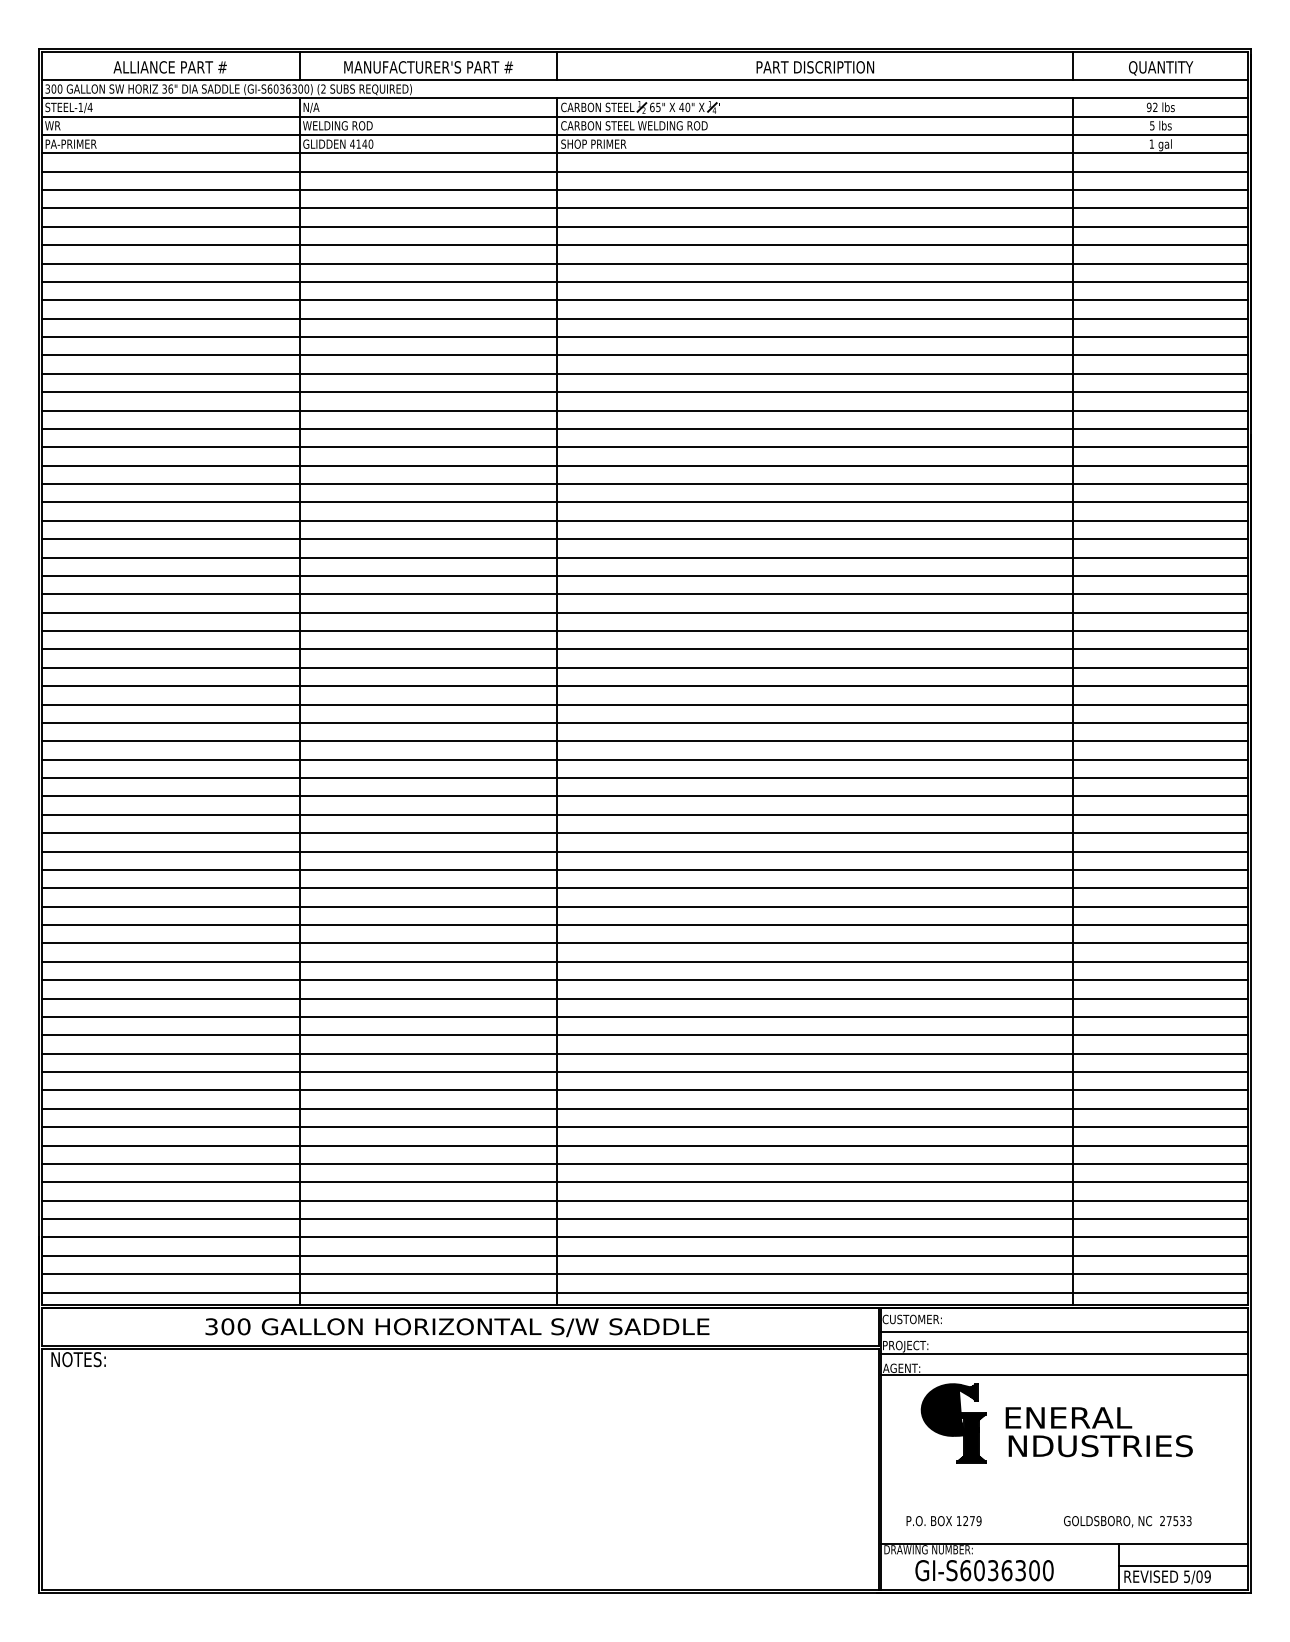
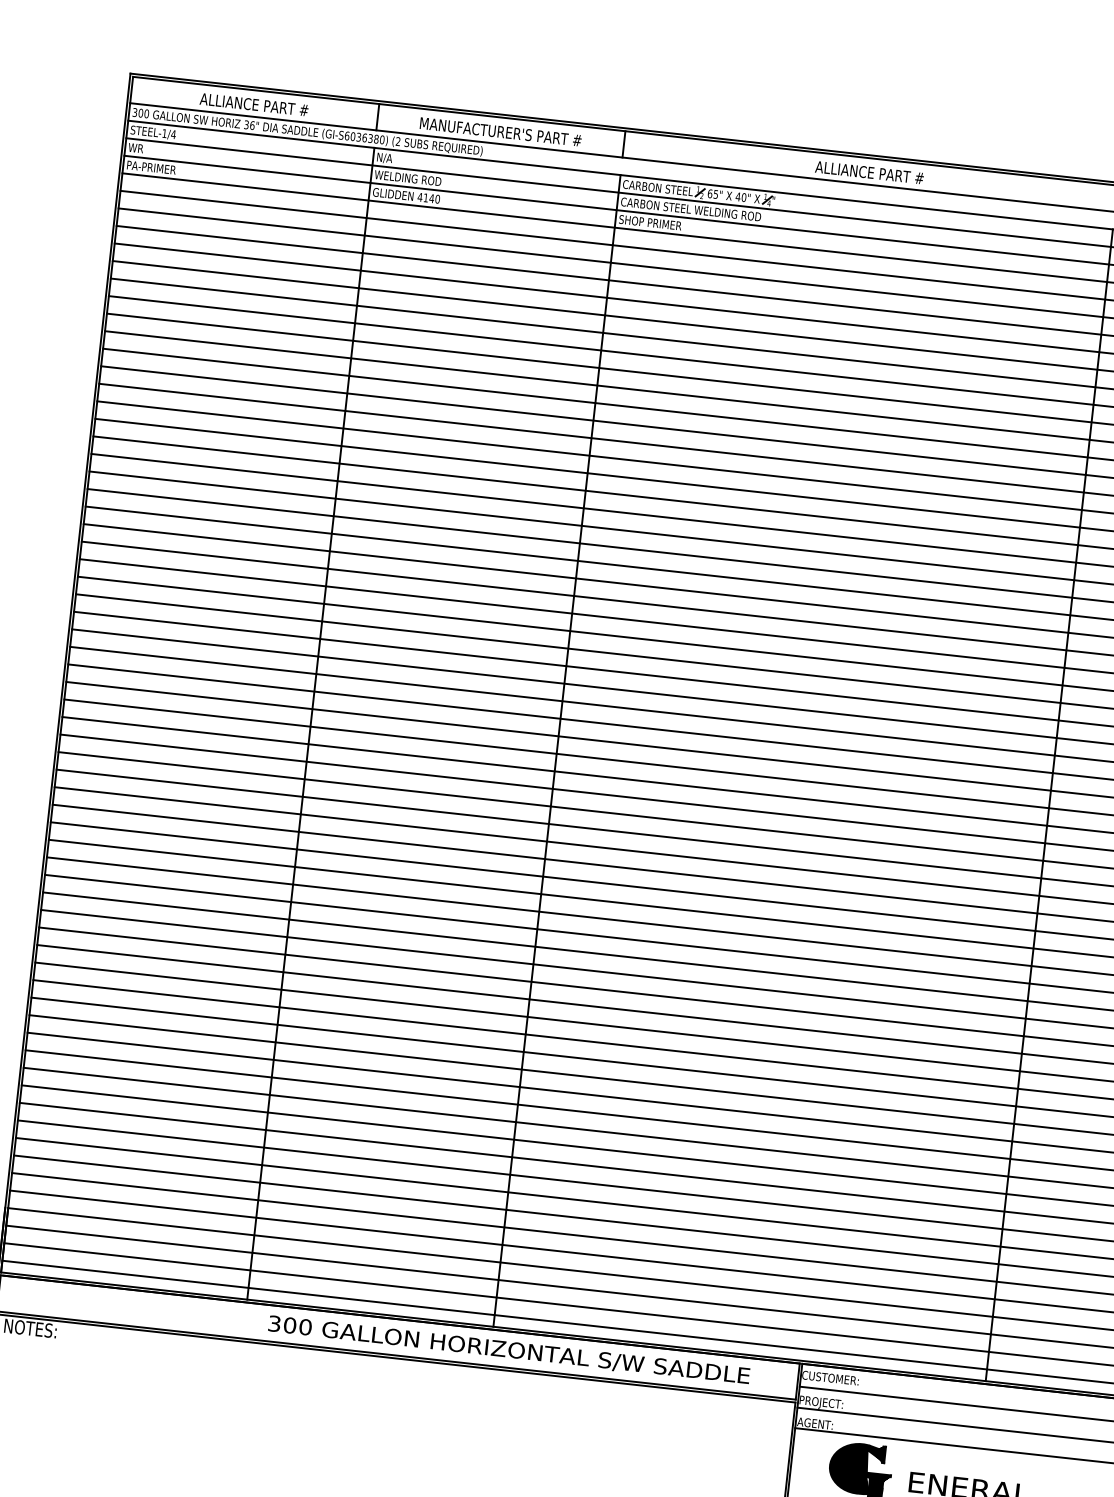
text: (815, 67) -> (870, 172), PART DISCRIPTION -> ALLIANCE PART #
text: (300, 88) -> (376, 138), (GI-S6036300) -> (GI-S6036380)
text: (457, 1327) -> (509, 1350), moved

